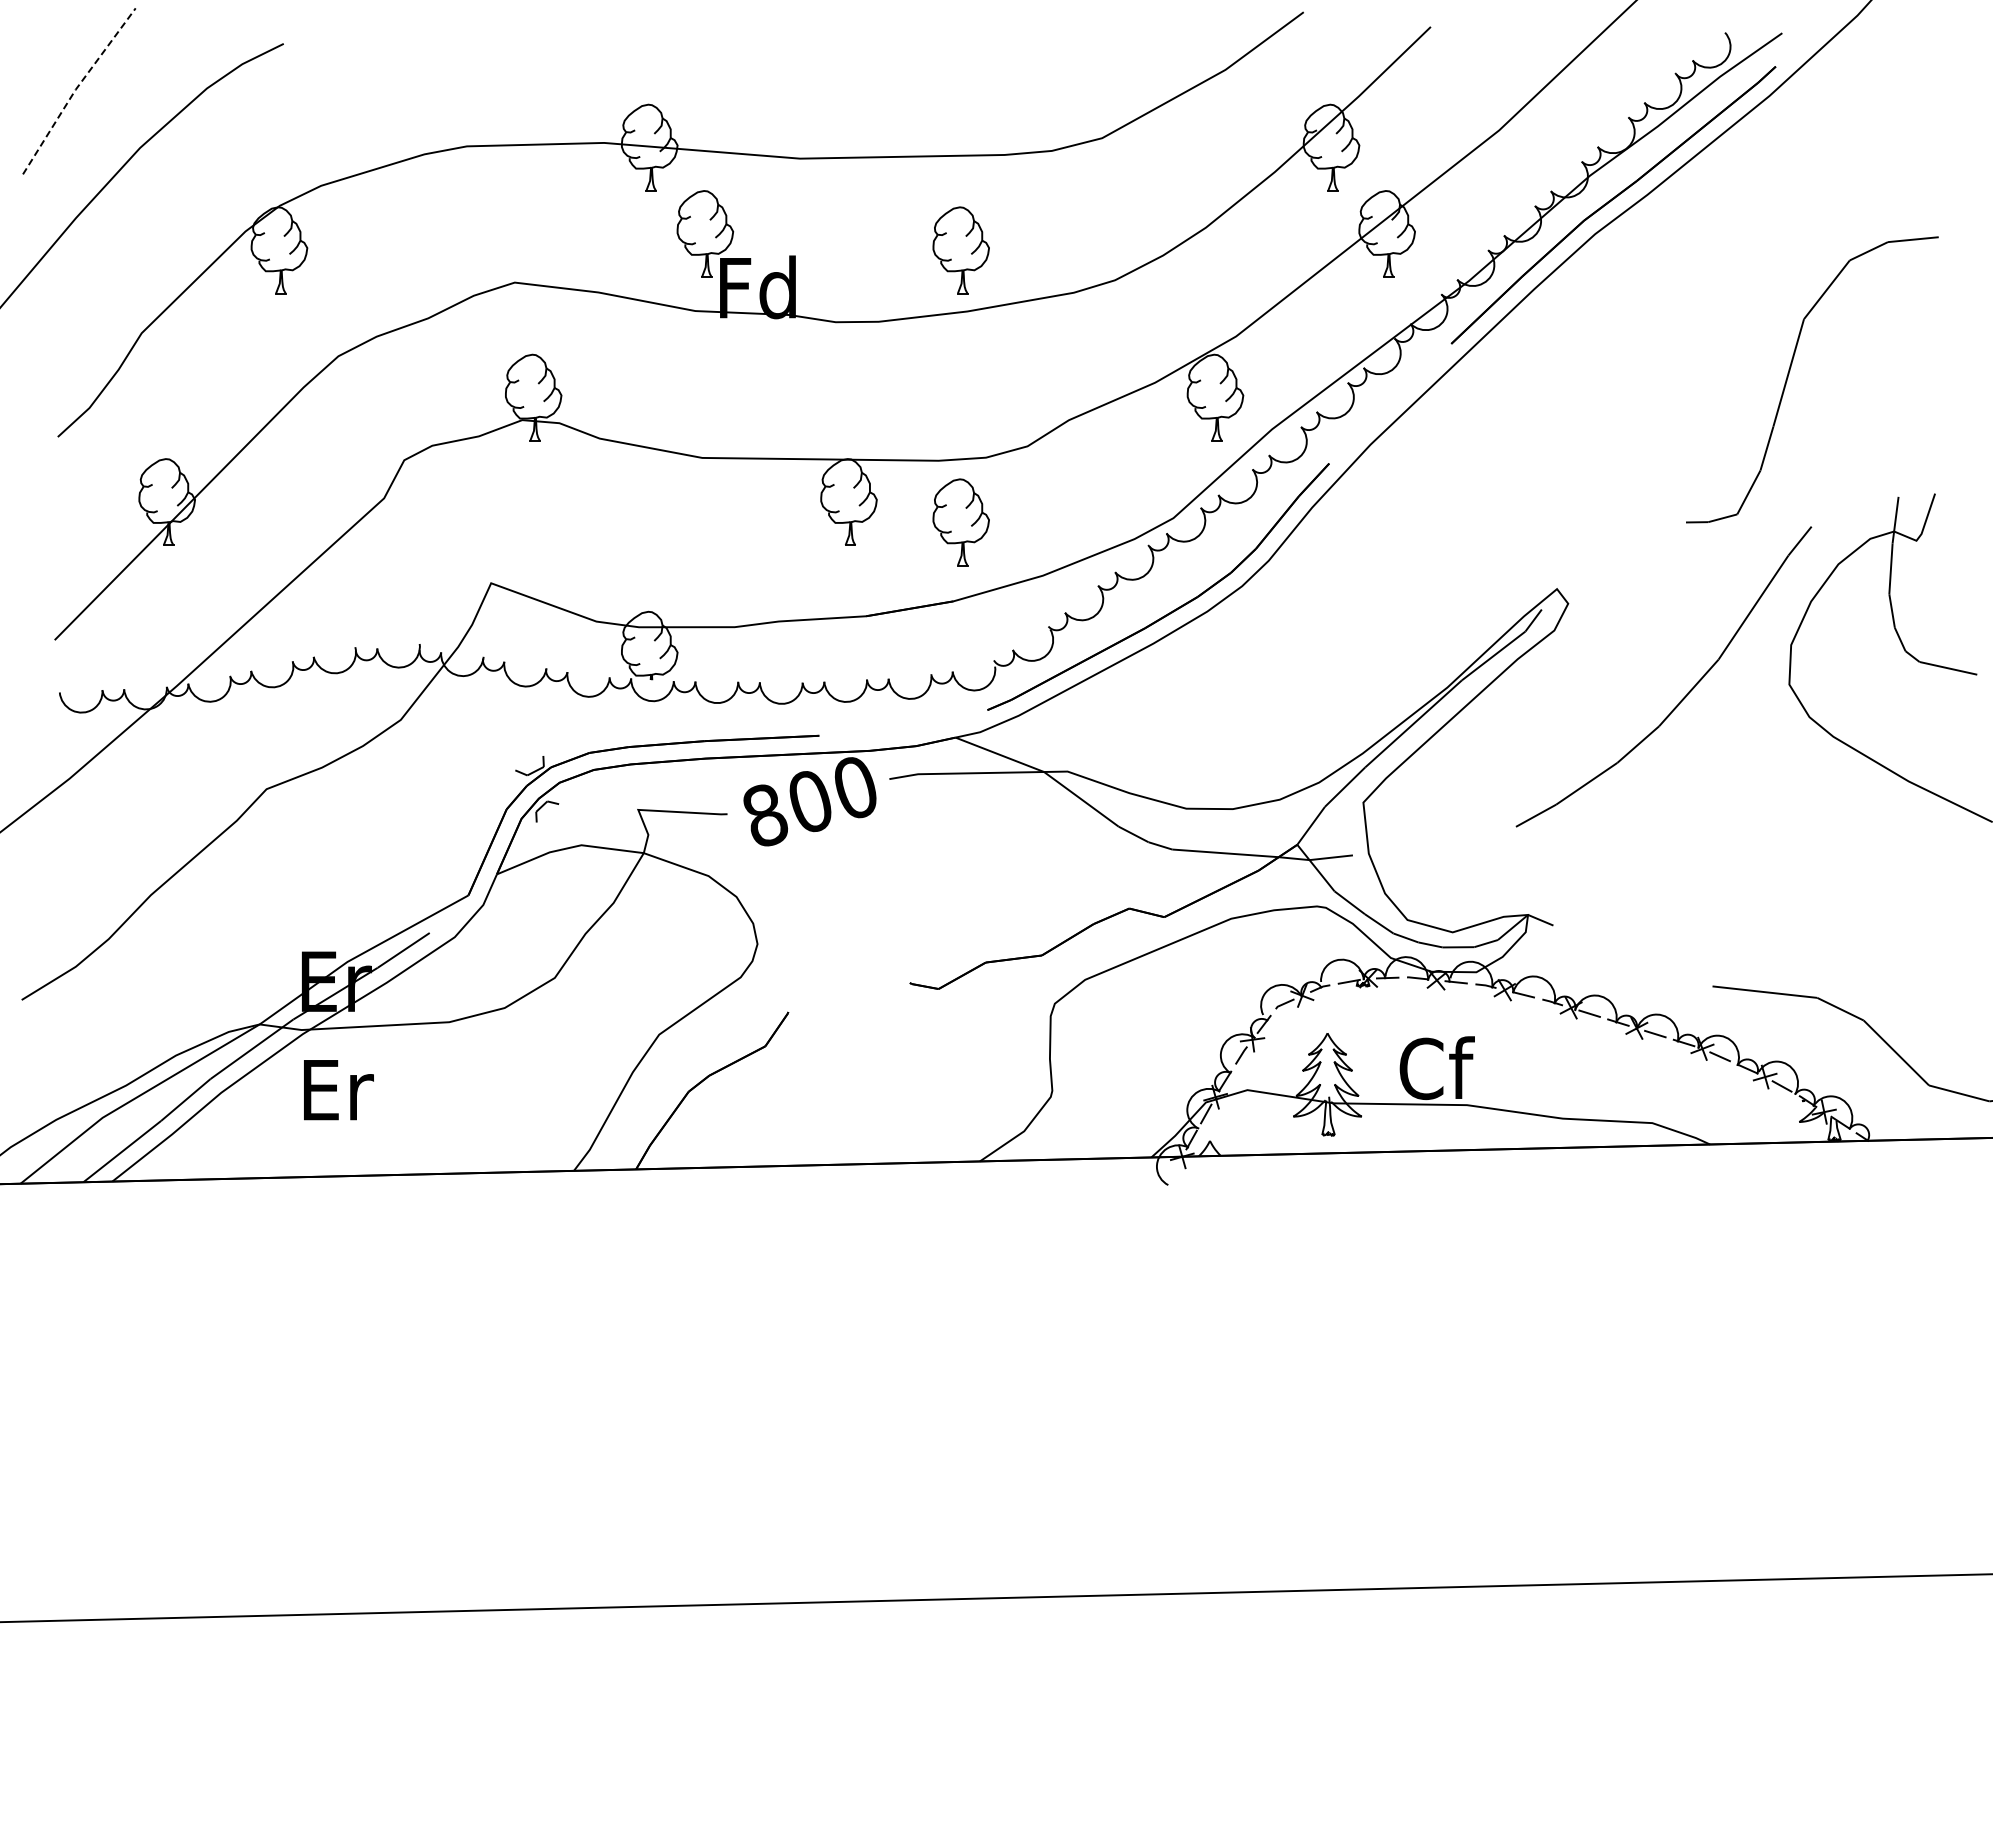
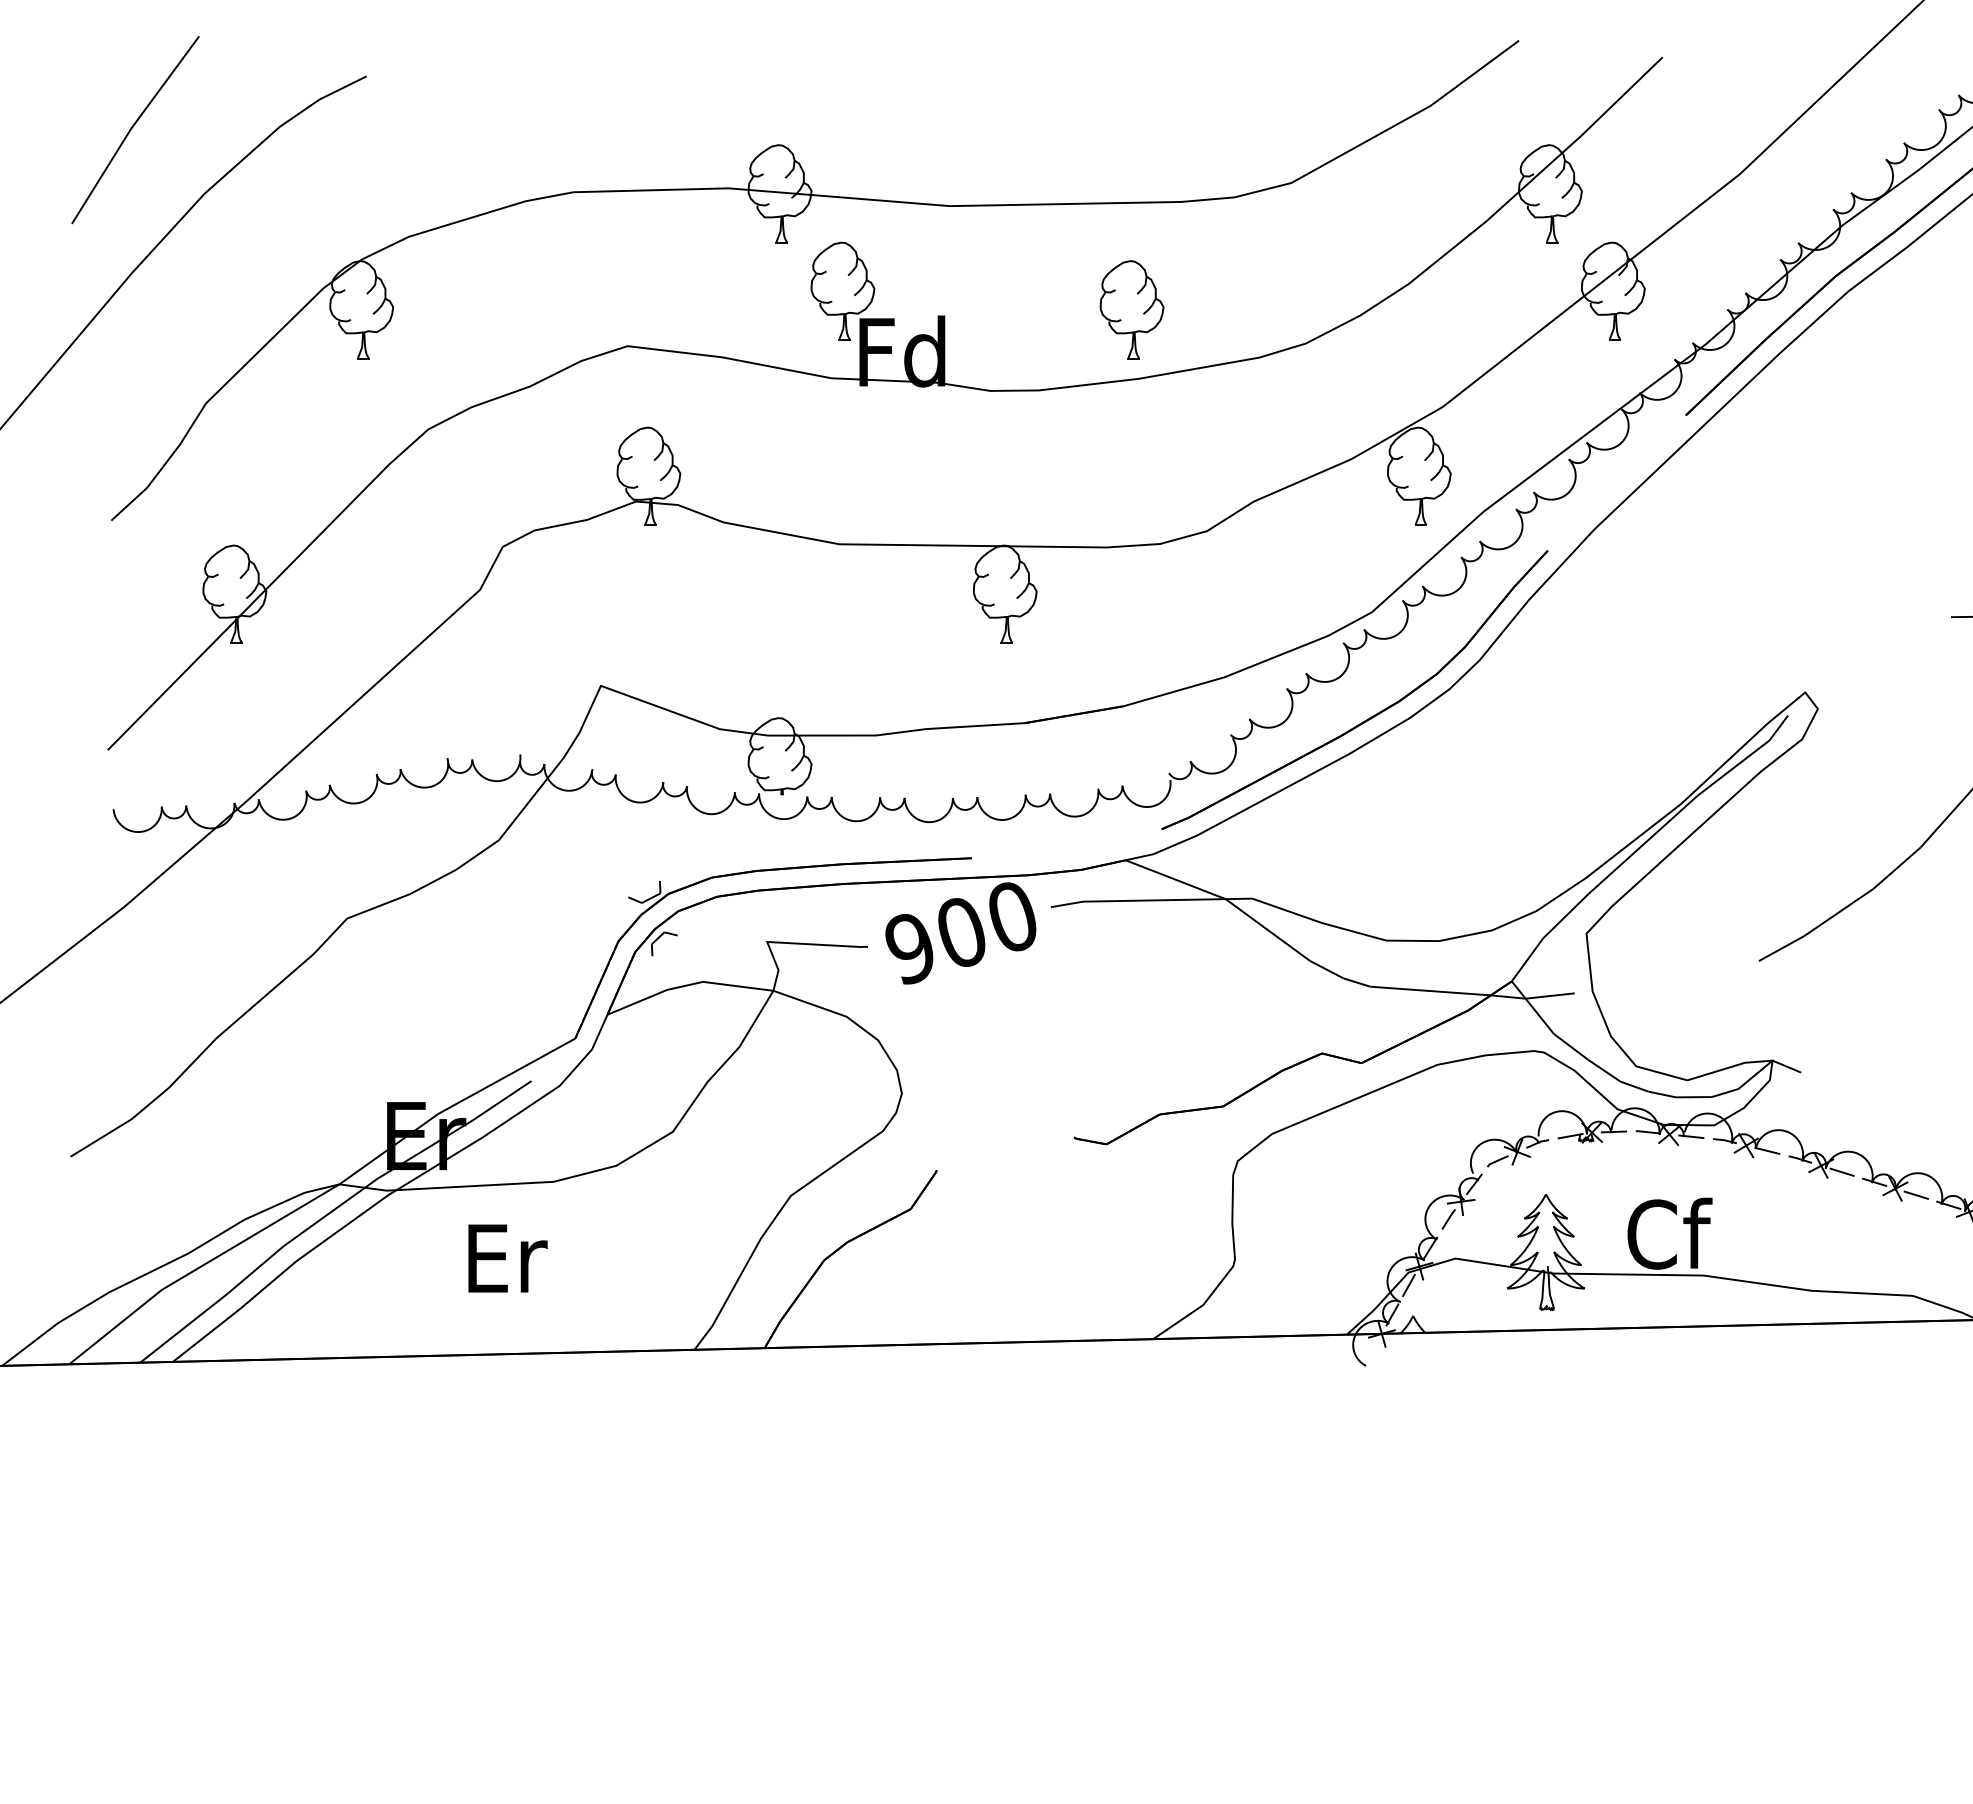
line: (75, 89) -> (131, 127), dashed -> solid
part: (960, 522) -> (1131, 617), removed
text: (765, 815) -> (910, 948), 800 -> 900
text: (338, 1090) -> (507, 1259), moved

